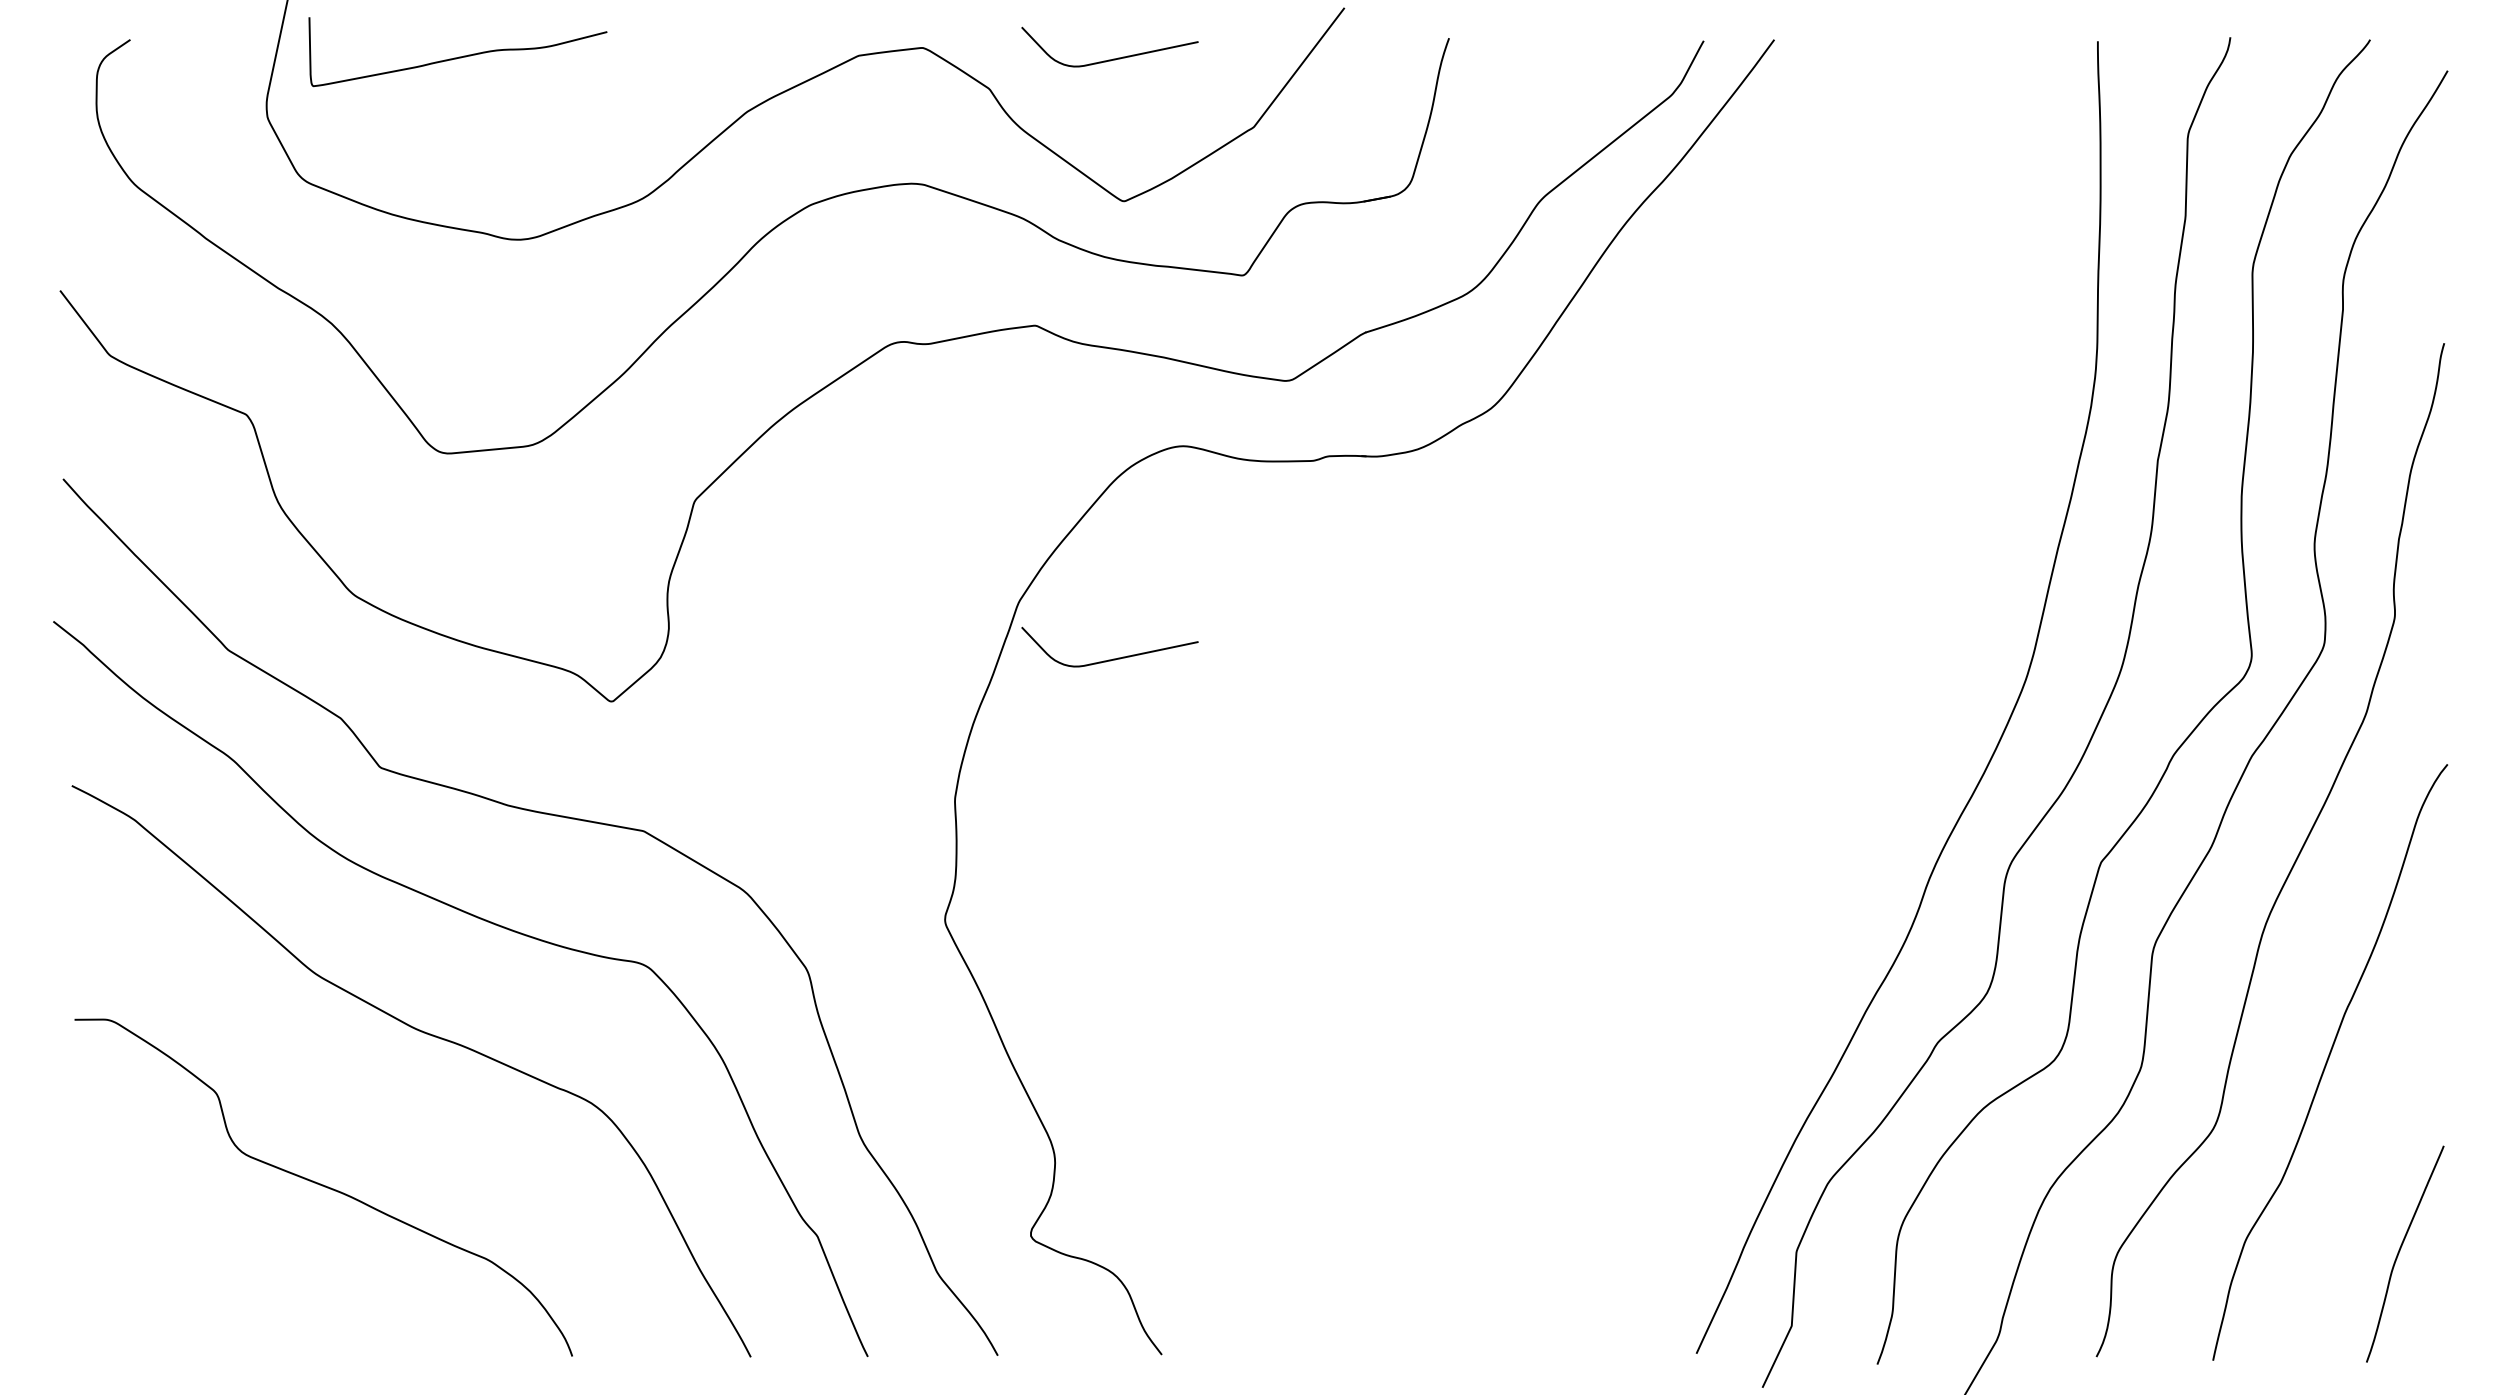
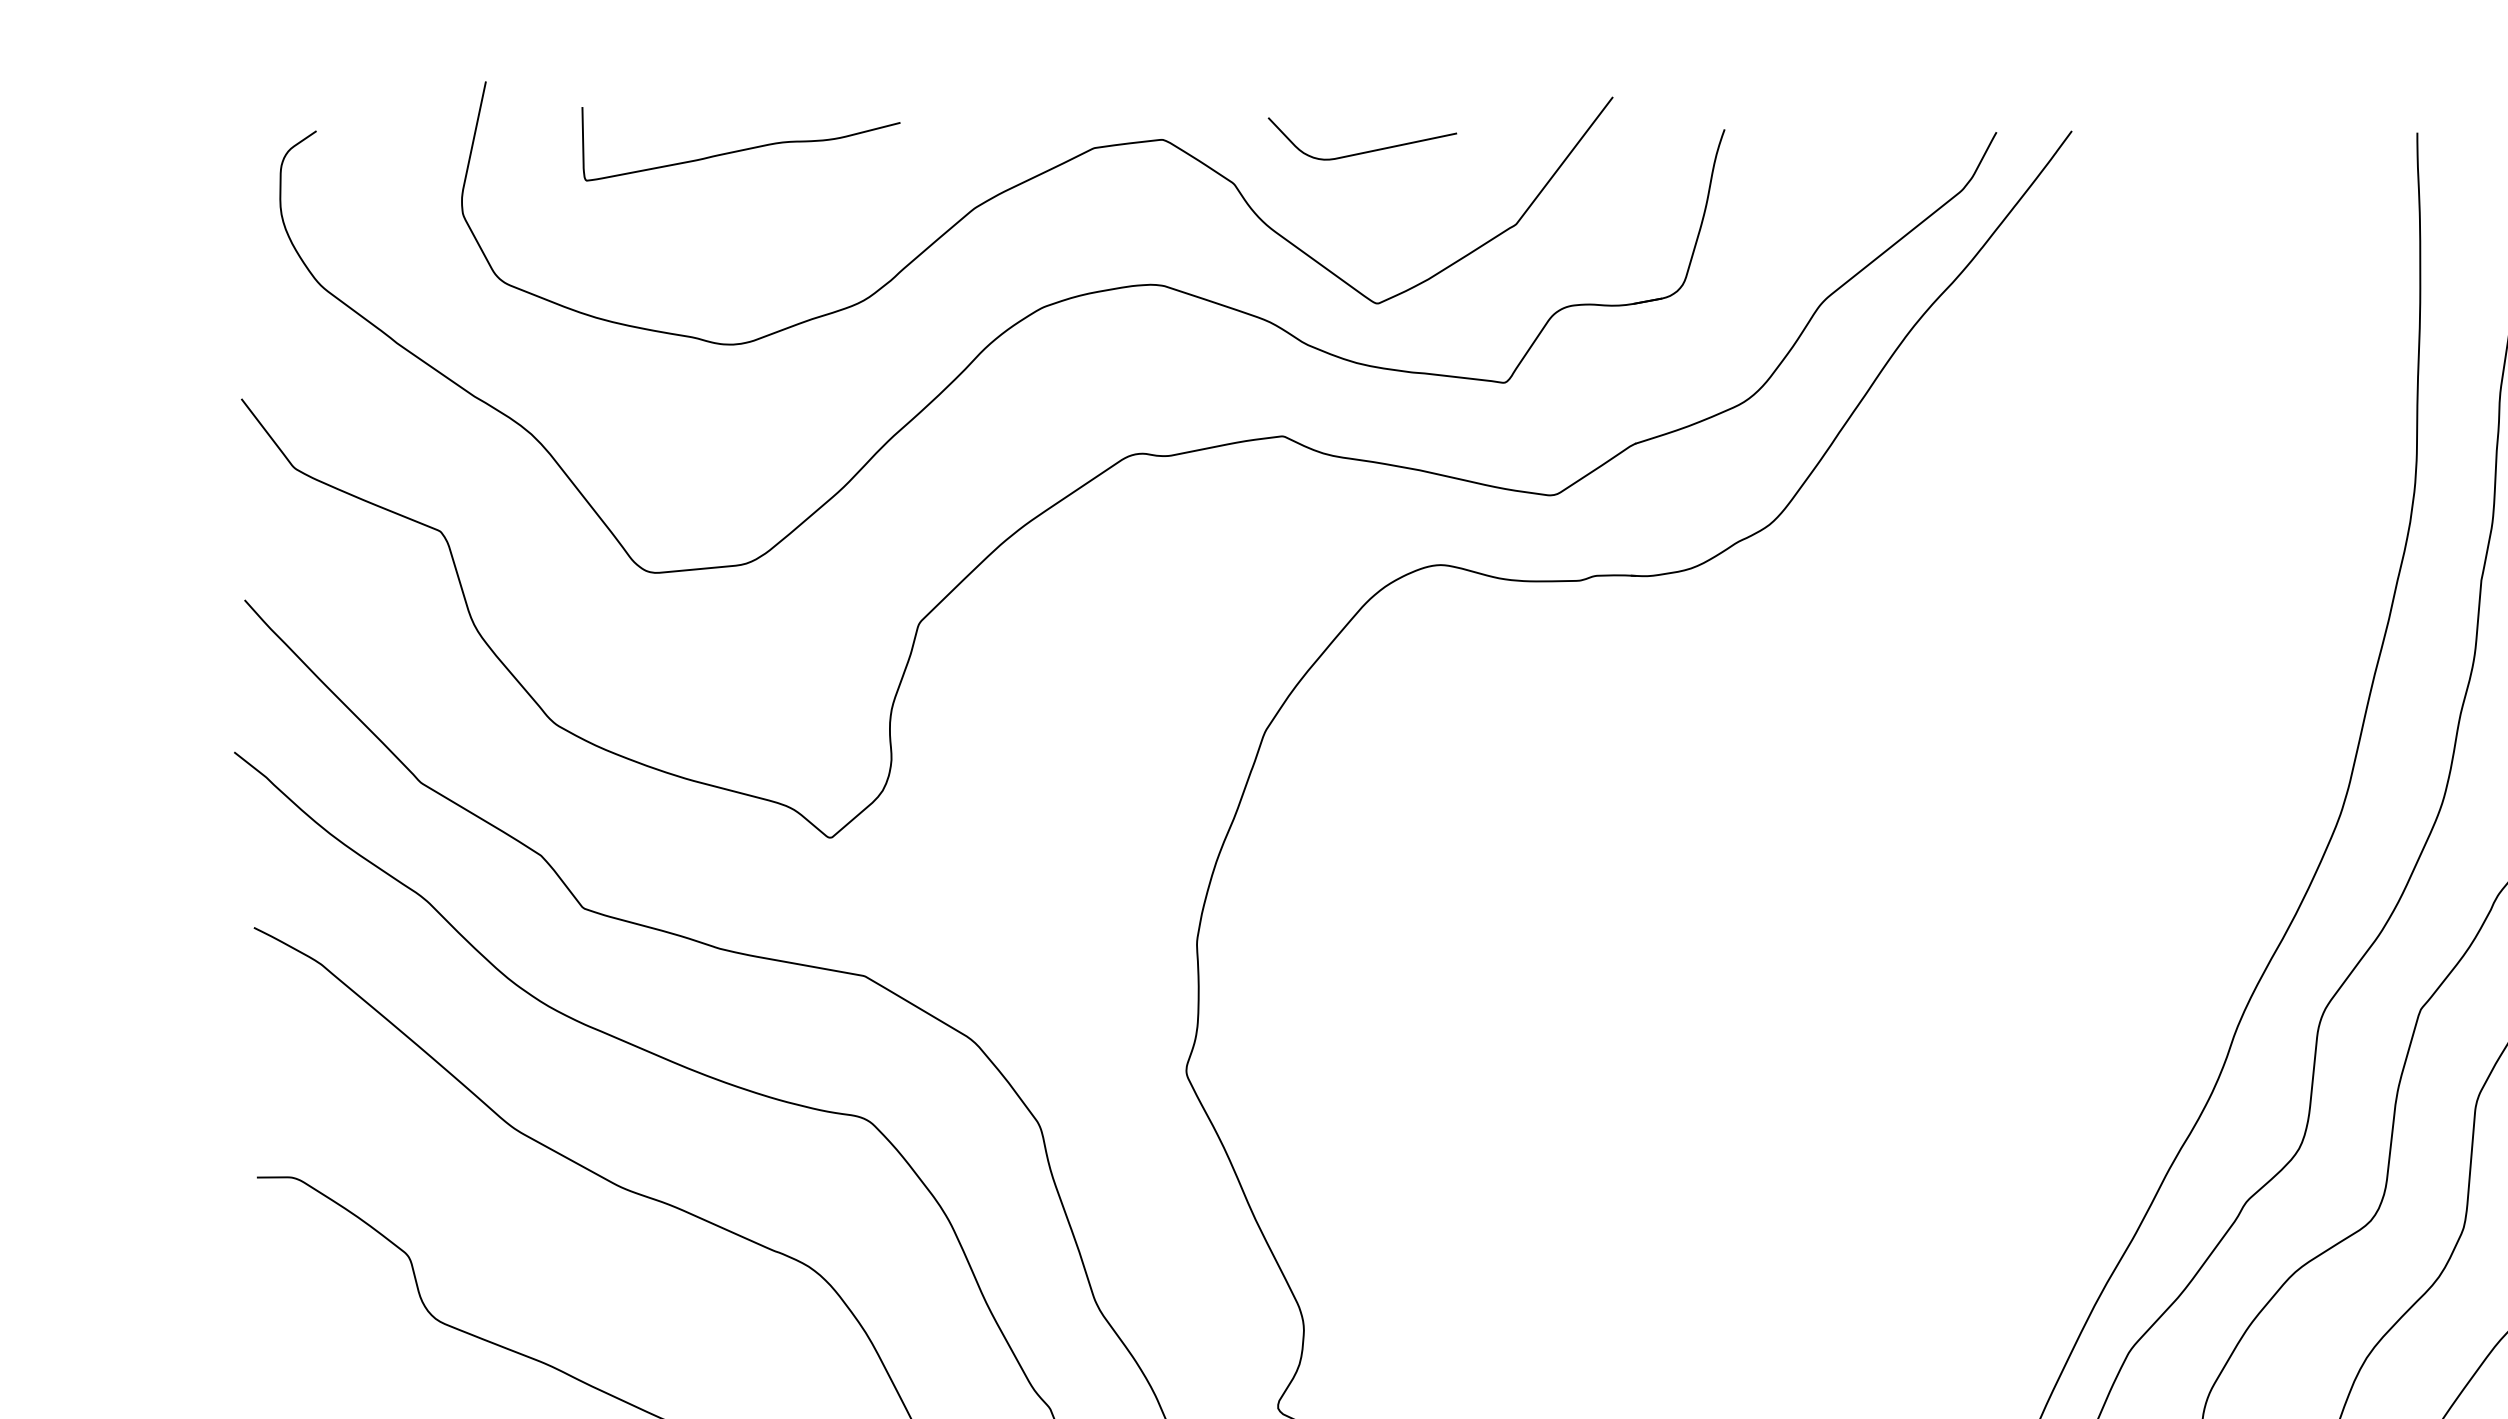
curve: (459, 56) -> (742, 148), moved
curve: (1113, 658) -> (1366, 791), removed

